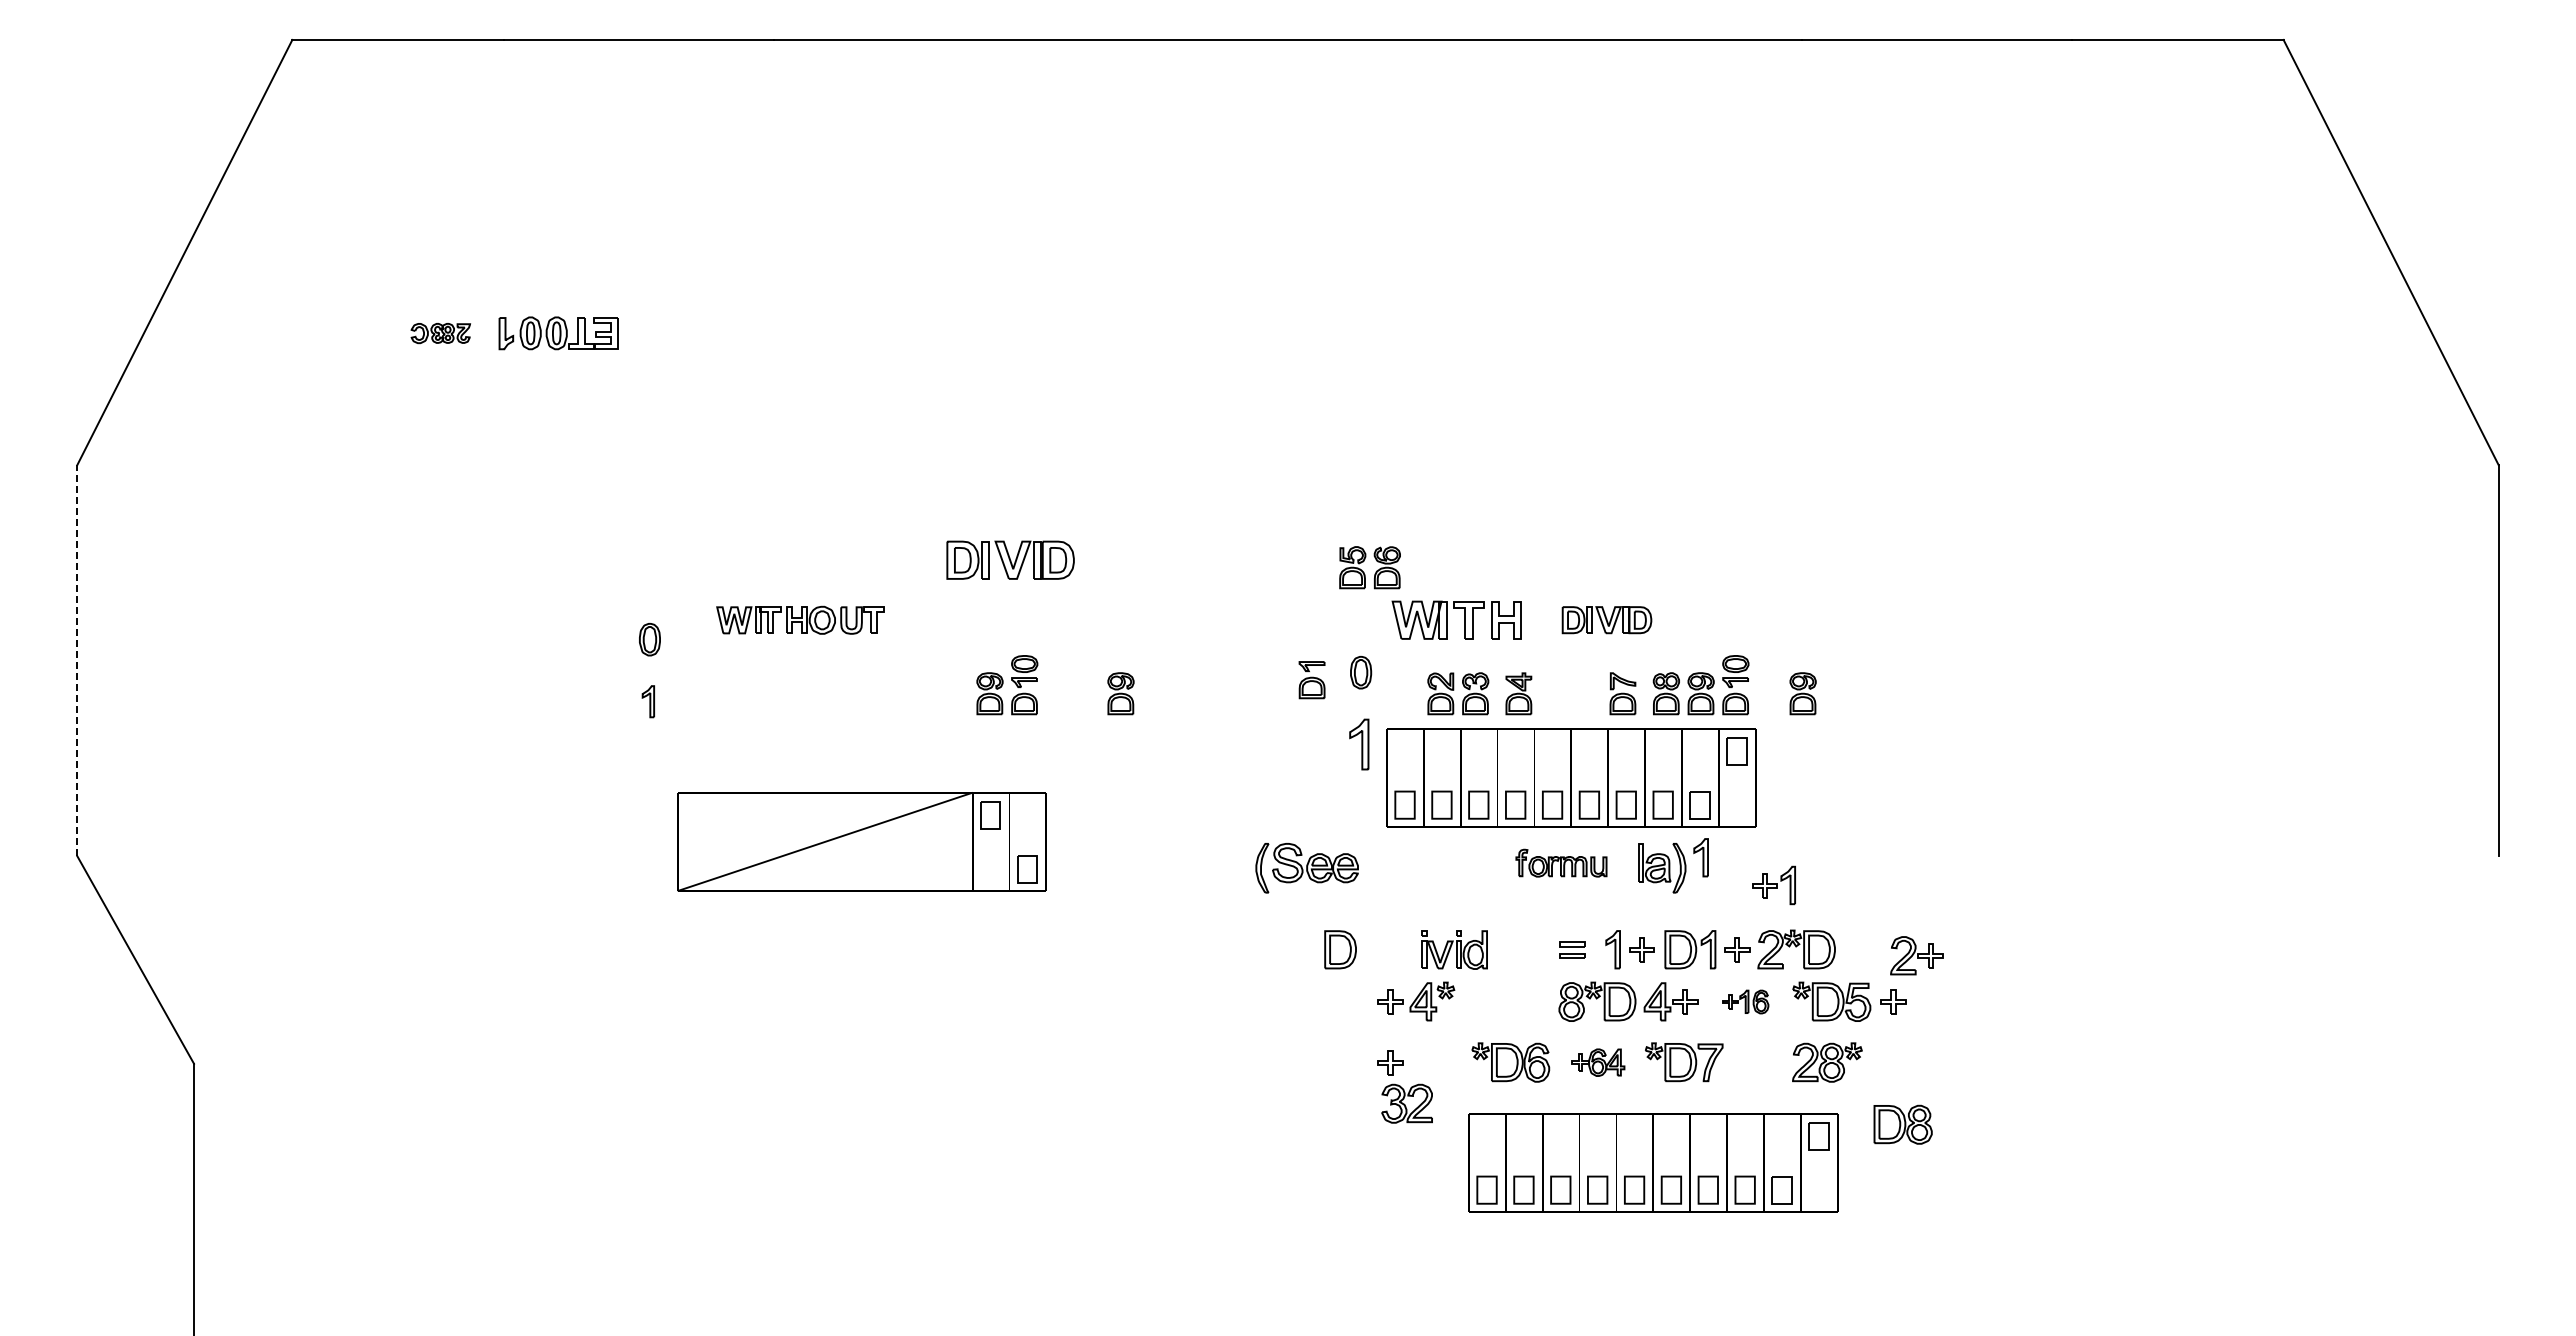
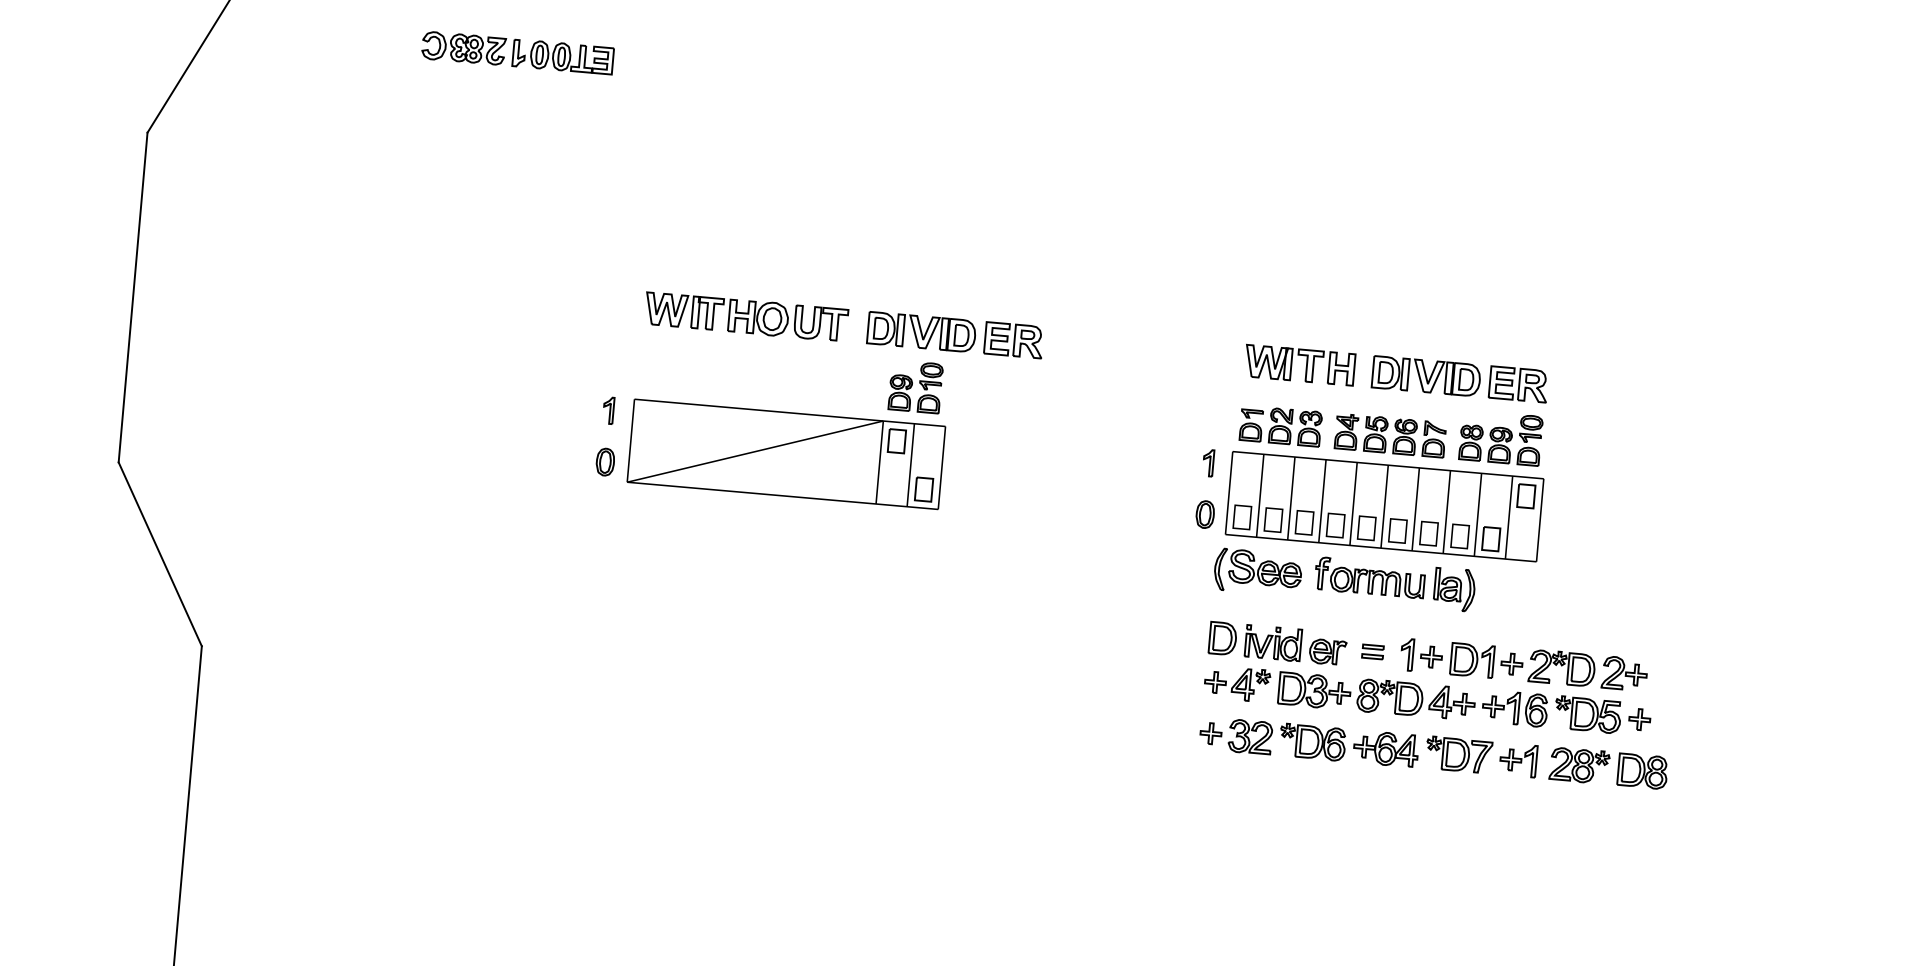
part: (440, 333) -> (463, 48), size x1.67
part: (1010, 559) -> (921, 331), moved
part: (1364, 572) -> (1385, 439), moved
part: (1117, 619) -> (1013, 339), added
part: (1606, 619) -> (1426, 375), size x1.43
part: (1716, 619) -> (1518, 383), added
part: (800, 620) -> (746, 317), size x1.43
part: (649, 639) -> (605, 461), moved
line: (77, 660) -> (133, 297), dashed -> solid
part: (1361, 672) -> (1205, 514), moved
part: (1311, 680) -> (1250, 425), moved
part: (1120, 693) -> (1010, 402), removed
part: (1802, 693) -> (1585, 452), removed
part: (647, 701) -> (607, 410), moved
part: (1359, 744) -> (1208, 462), size x0.62
part: (861, 841) -> (785, 453), moved
part: (1700, 857) -> (1487, 583), removed
part: (1561, 863) -> (1370, 578), size x1.43
part: (1306, 868) -> (1257, 572), moved
part: (1773, 885) -> (1518, 760), moved
part: (1340, 949) -> (1222, 638), moved
part: (1519, 954) -> (1327, 651), added
part: (1916, 955) -> (1624, 673), moved
part: (1507, 1001) -> (1314, 690), added
part: (1745, 1001) -> (1515, 708), size x1.67
part: (1597, 1062) -> (1385, 748), size x1.43
part: (1406, 1103) -> (1249, 736), moved
part: (1902, 1124) -> (1642, 771), moved
part: (1653, 1162) -> (1425, 837), removed

